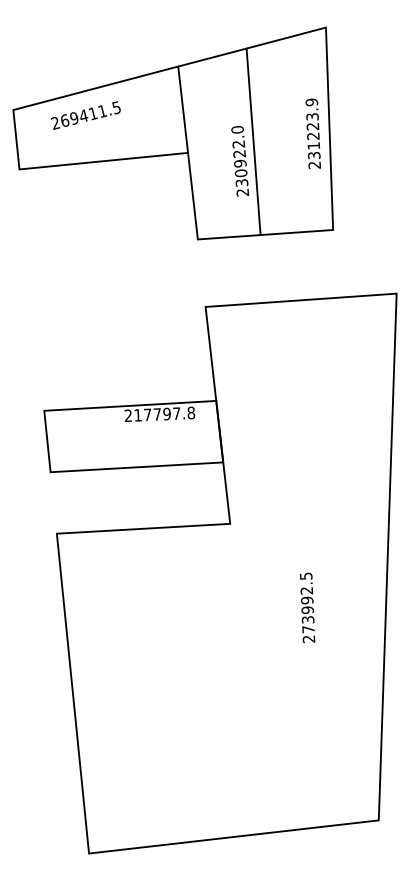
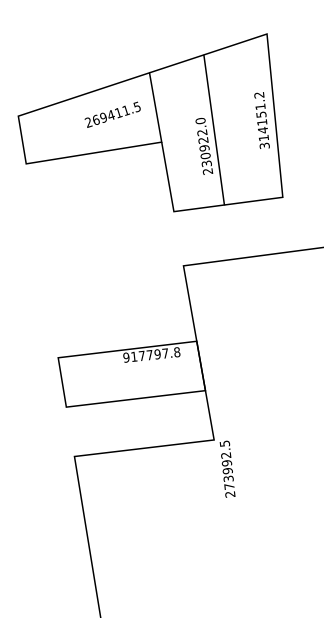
text: (85, 115) -> (112, 114), moved
text: (313, 133) -> (262, 120), 231223.9 -> 314151.2
text: (128, 415) -> (126, 357), 217797.8 -> 917797.8
text: (307, 607) -> (227, 468), moved

